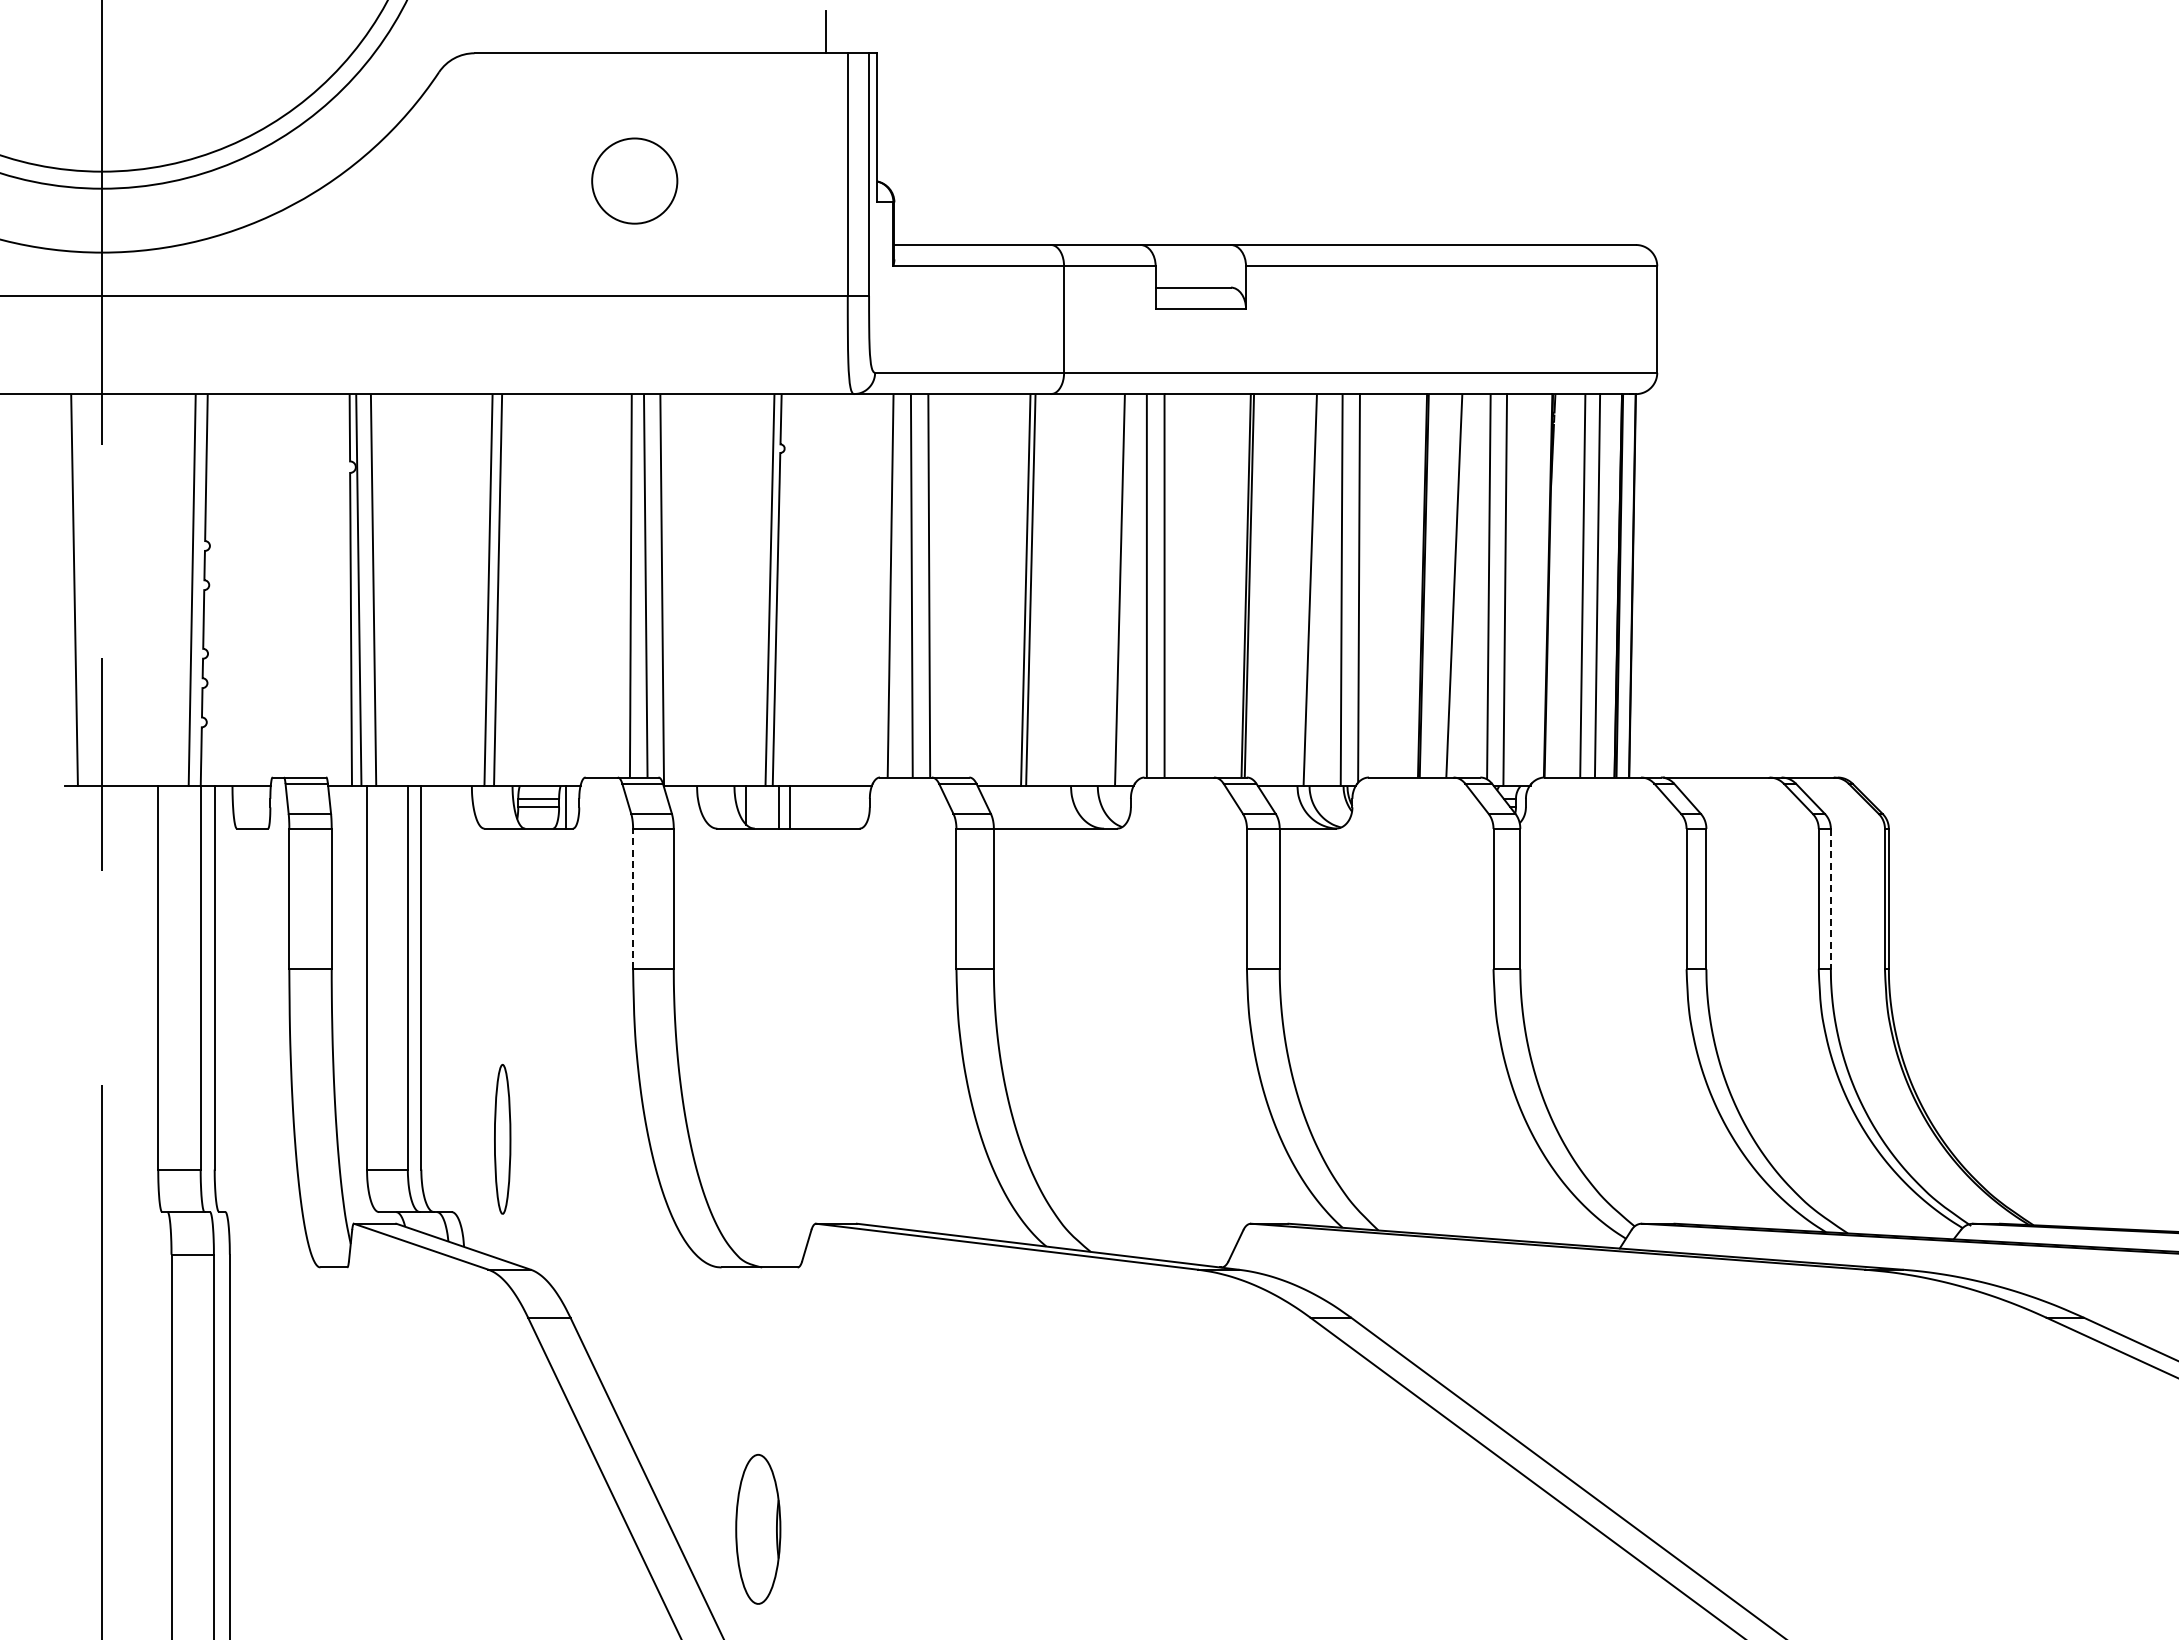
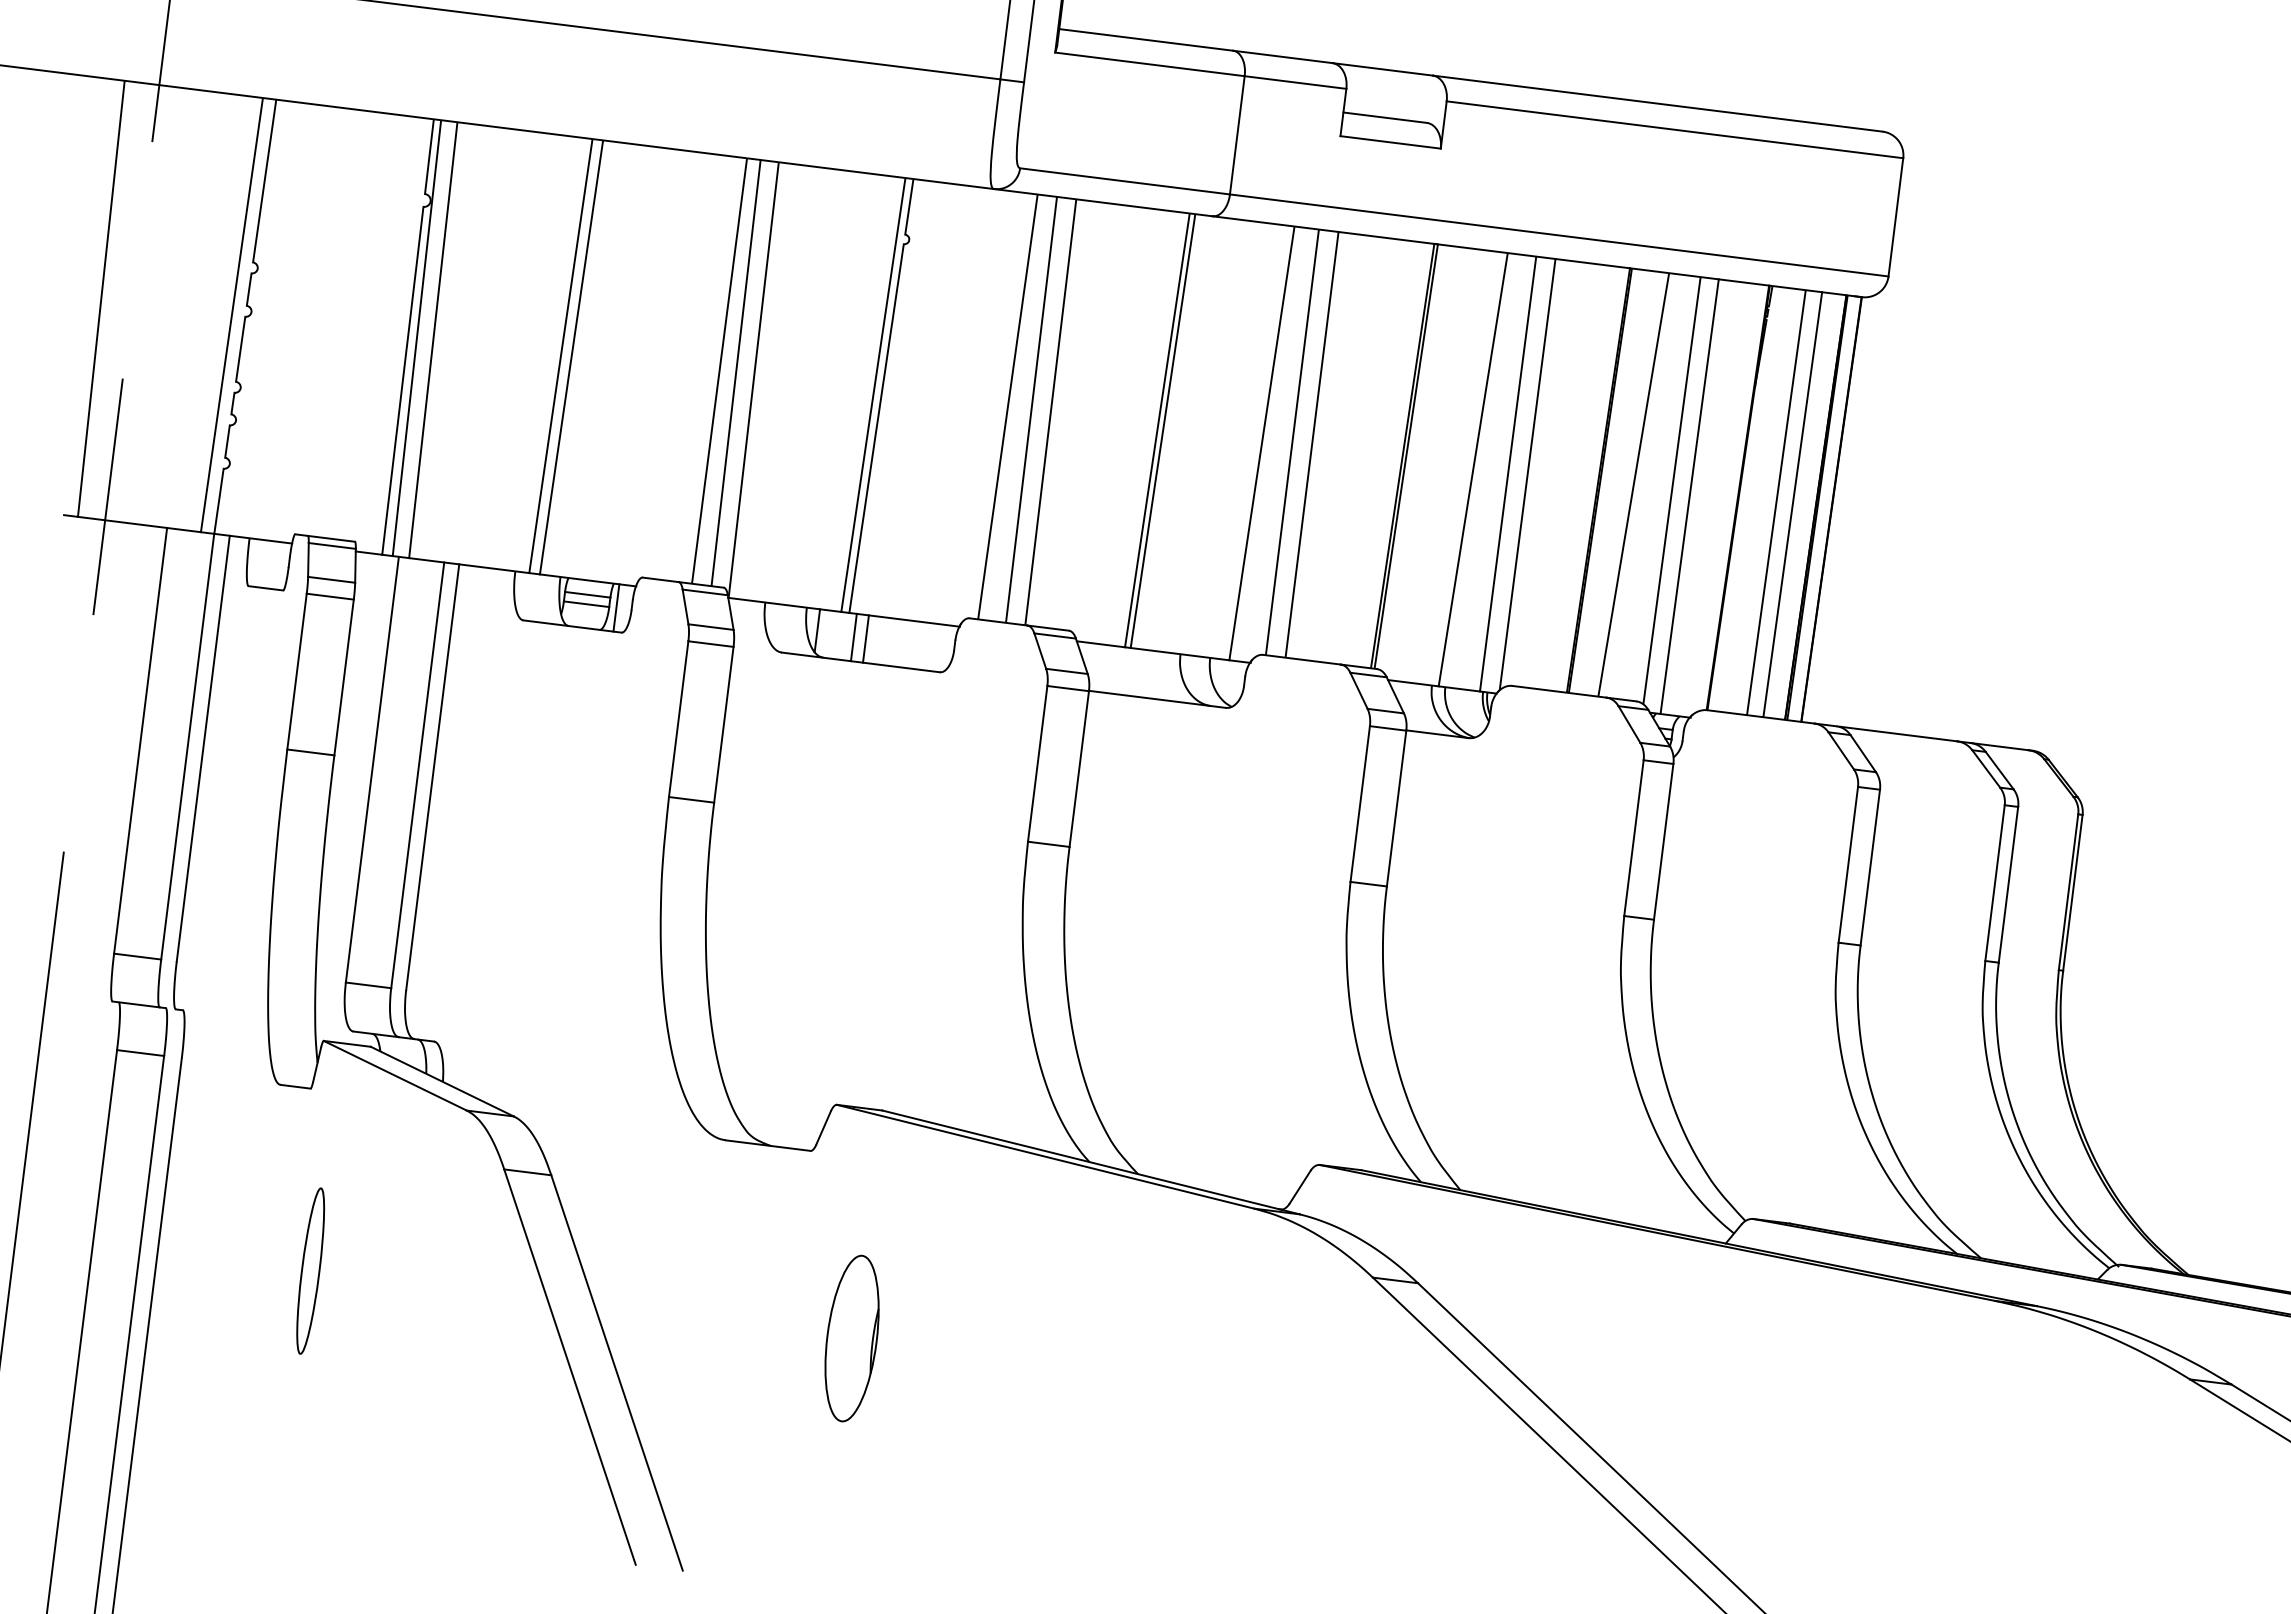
line: (633, 898) -> (679, 718), dashed -> solid
line: (1830, 899) -> (2008, 885), dashed -> solid
part: (502, 1139) -> (310, 1271), moved
part: (758, 1529) -> (852, 1338), moved

